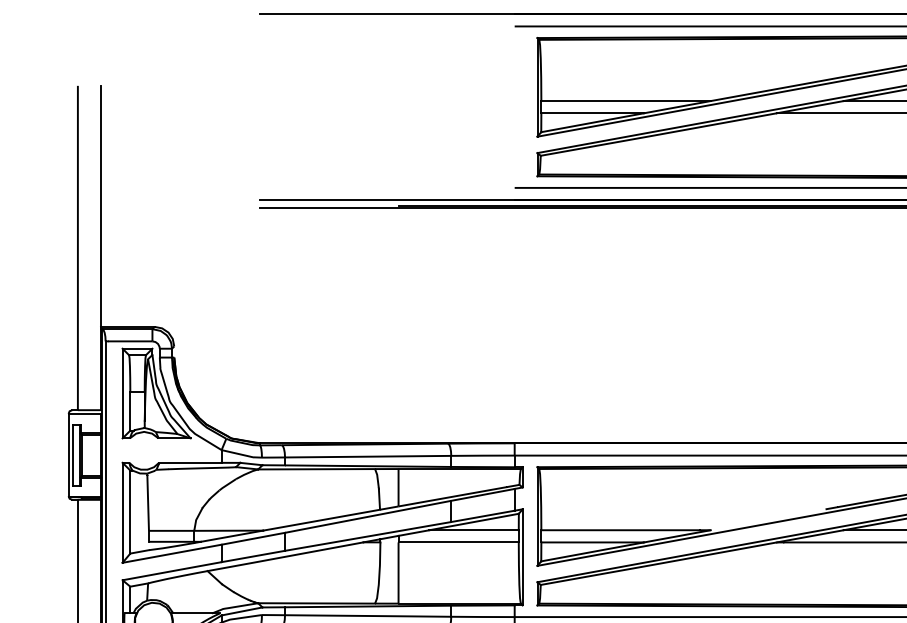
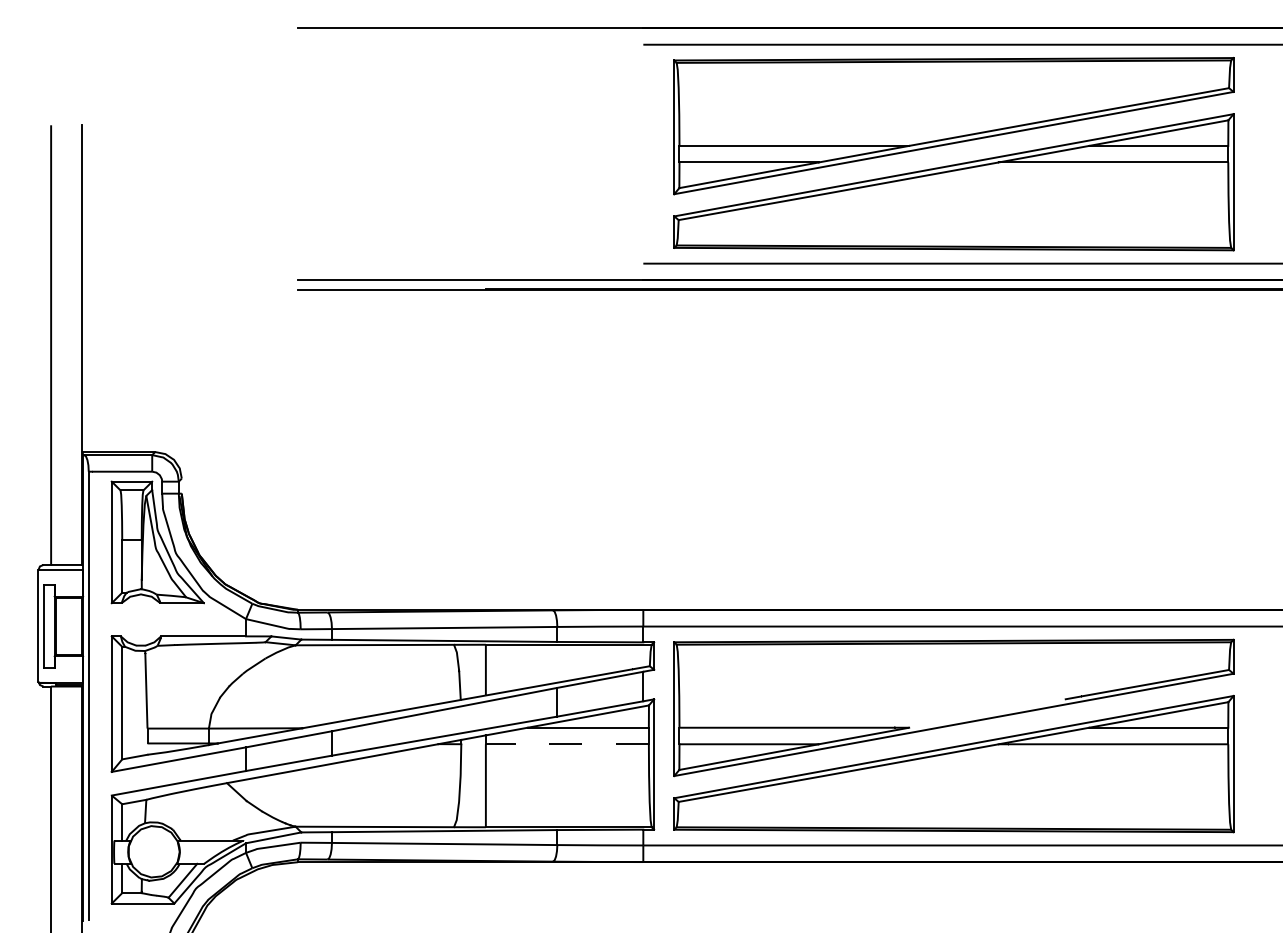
line: (458, 542) -> (566, 744), solid -> dashed

